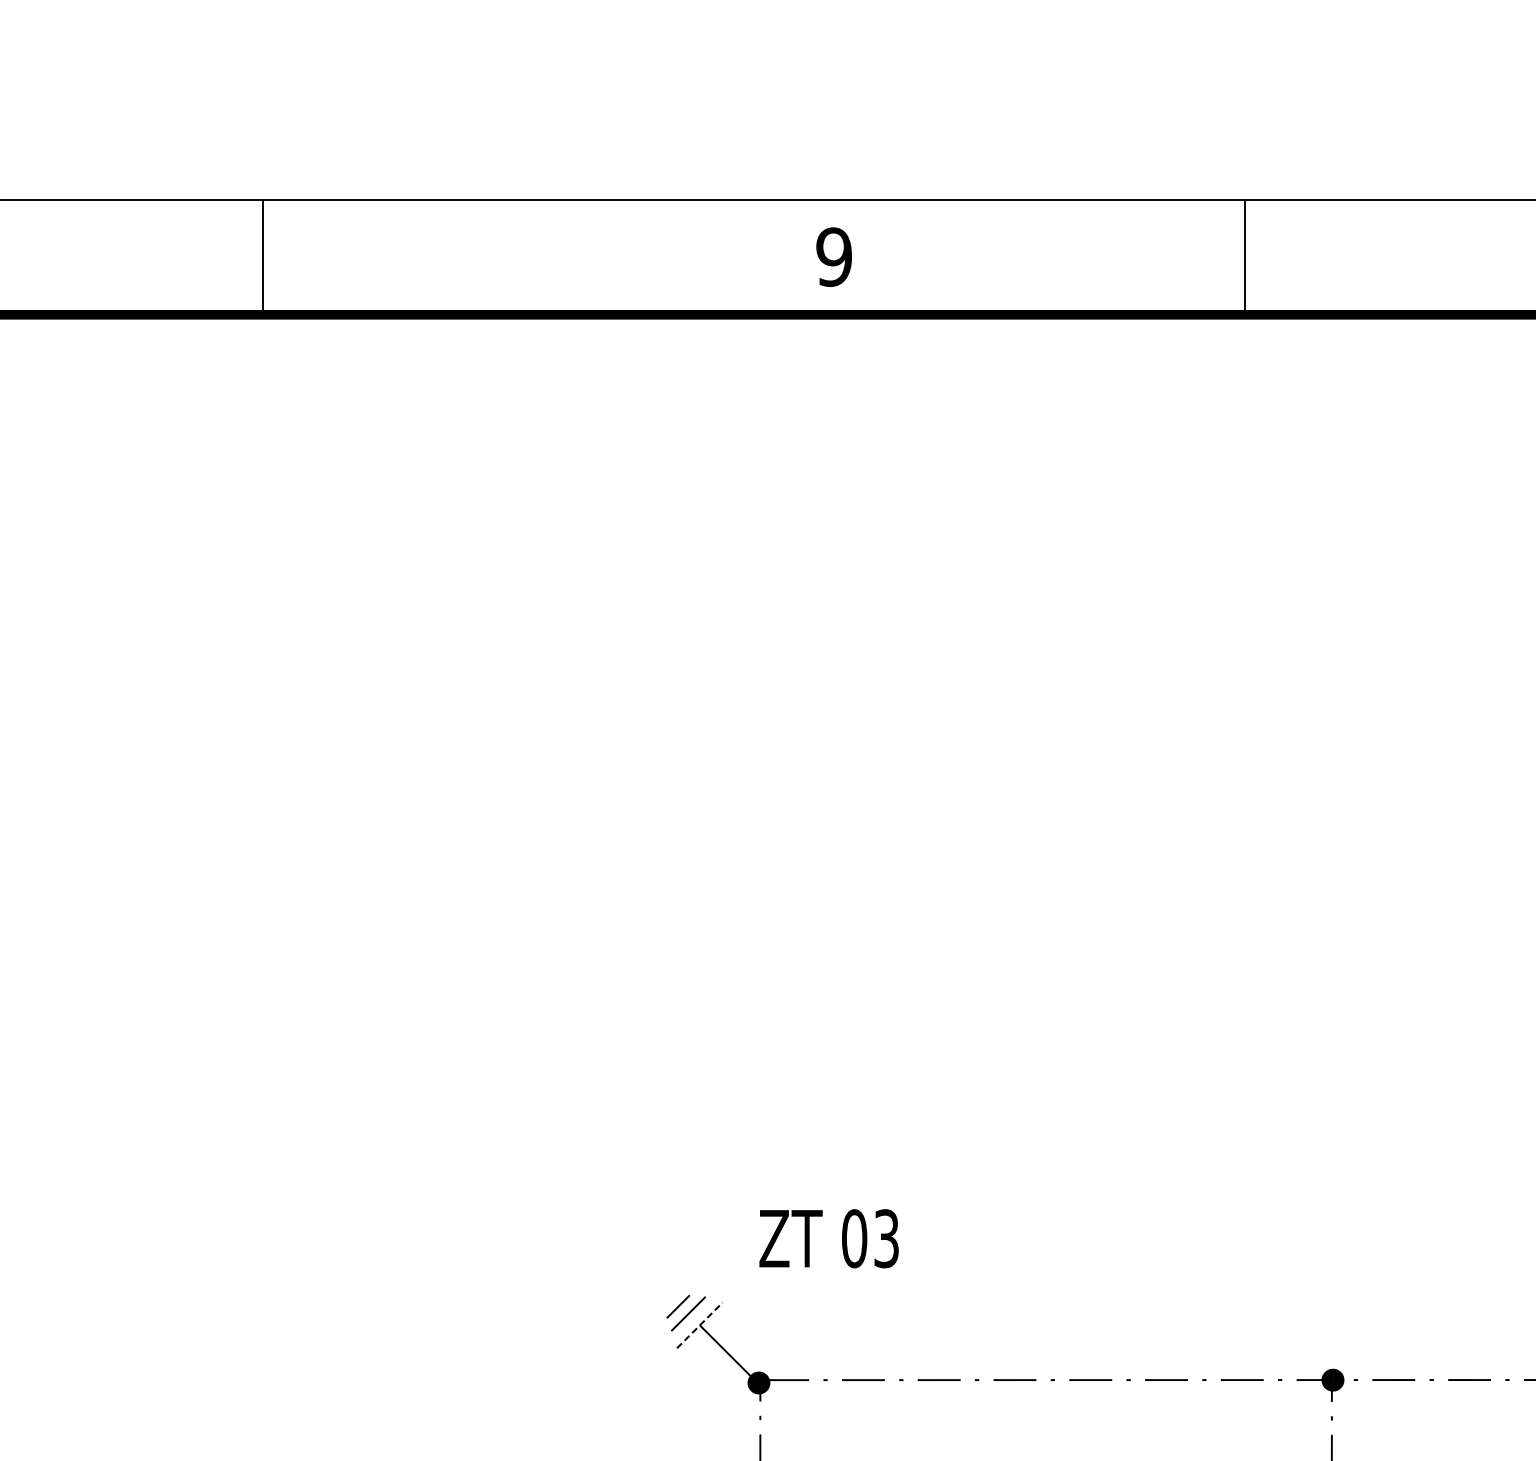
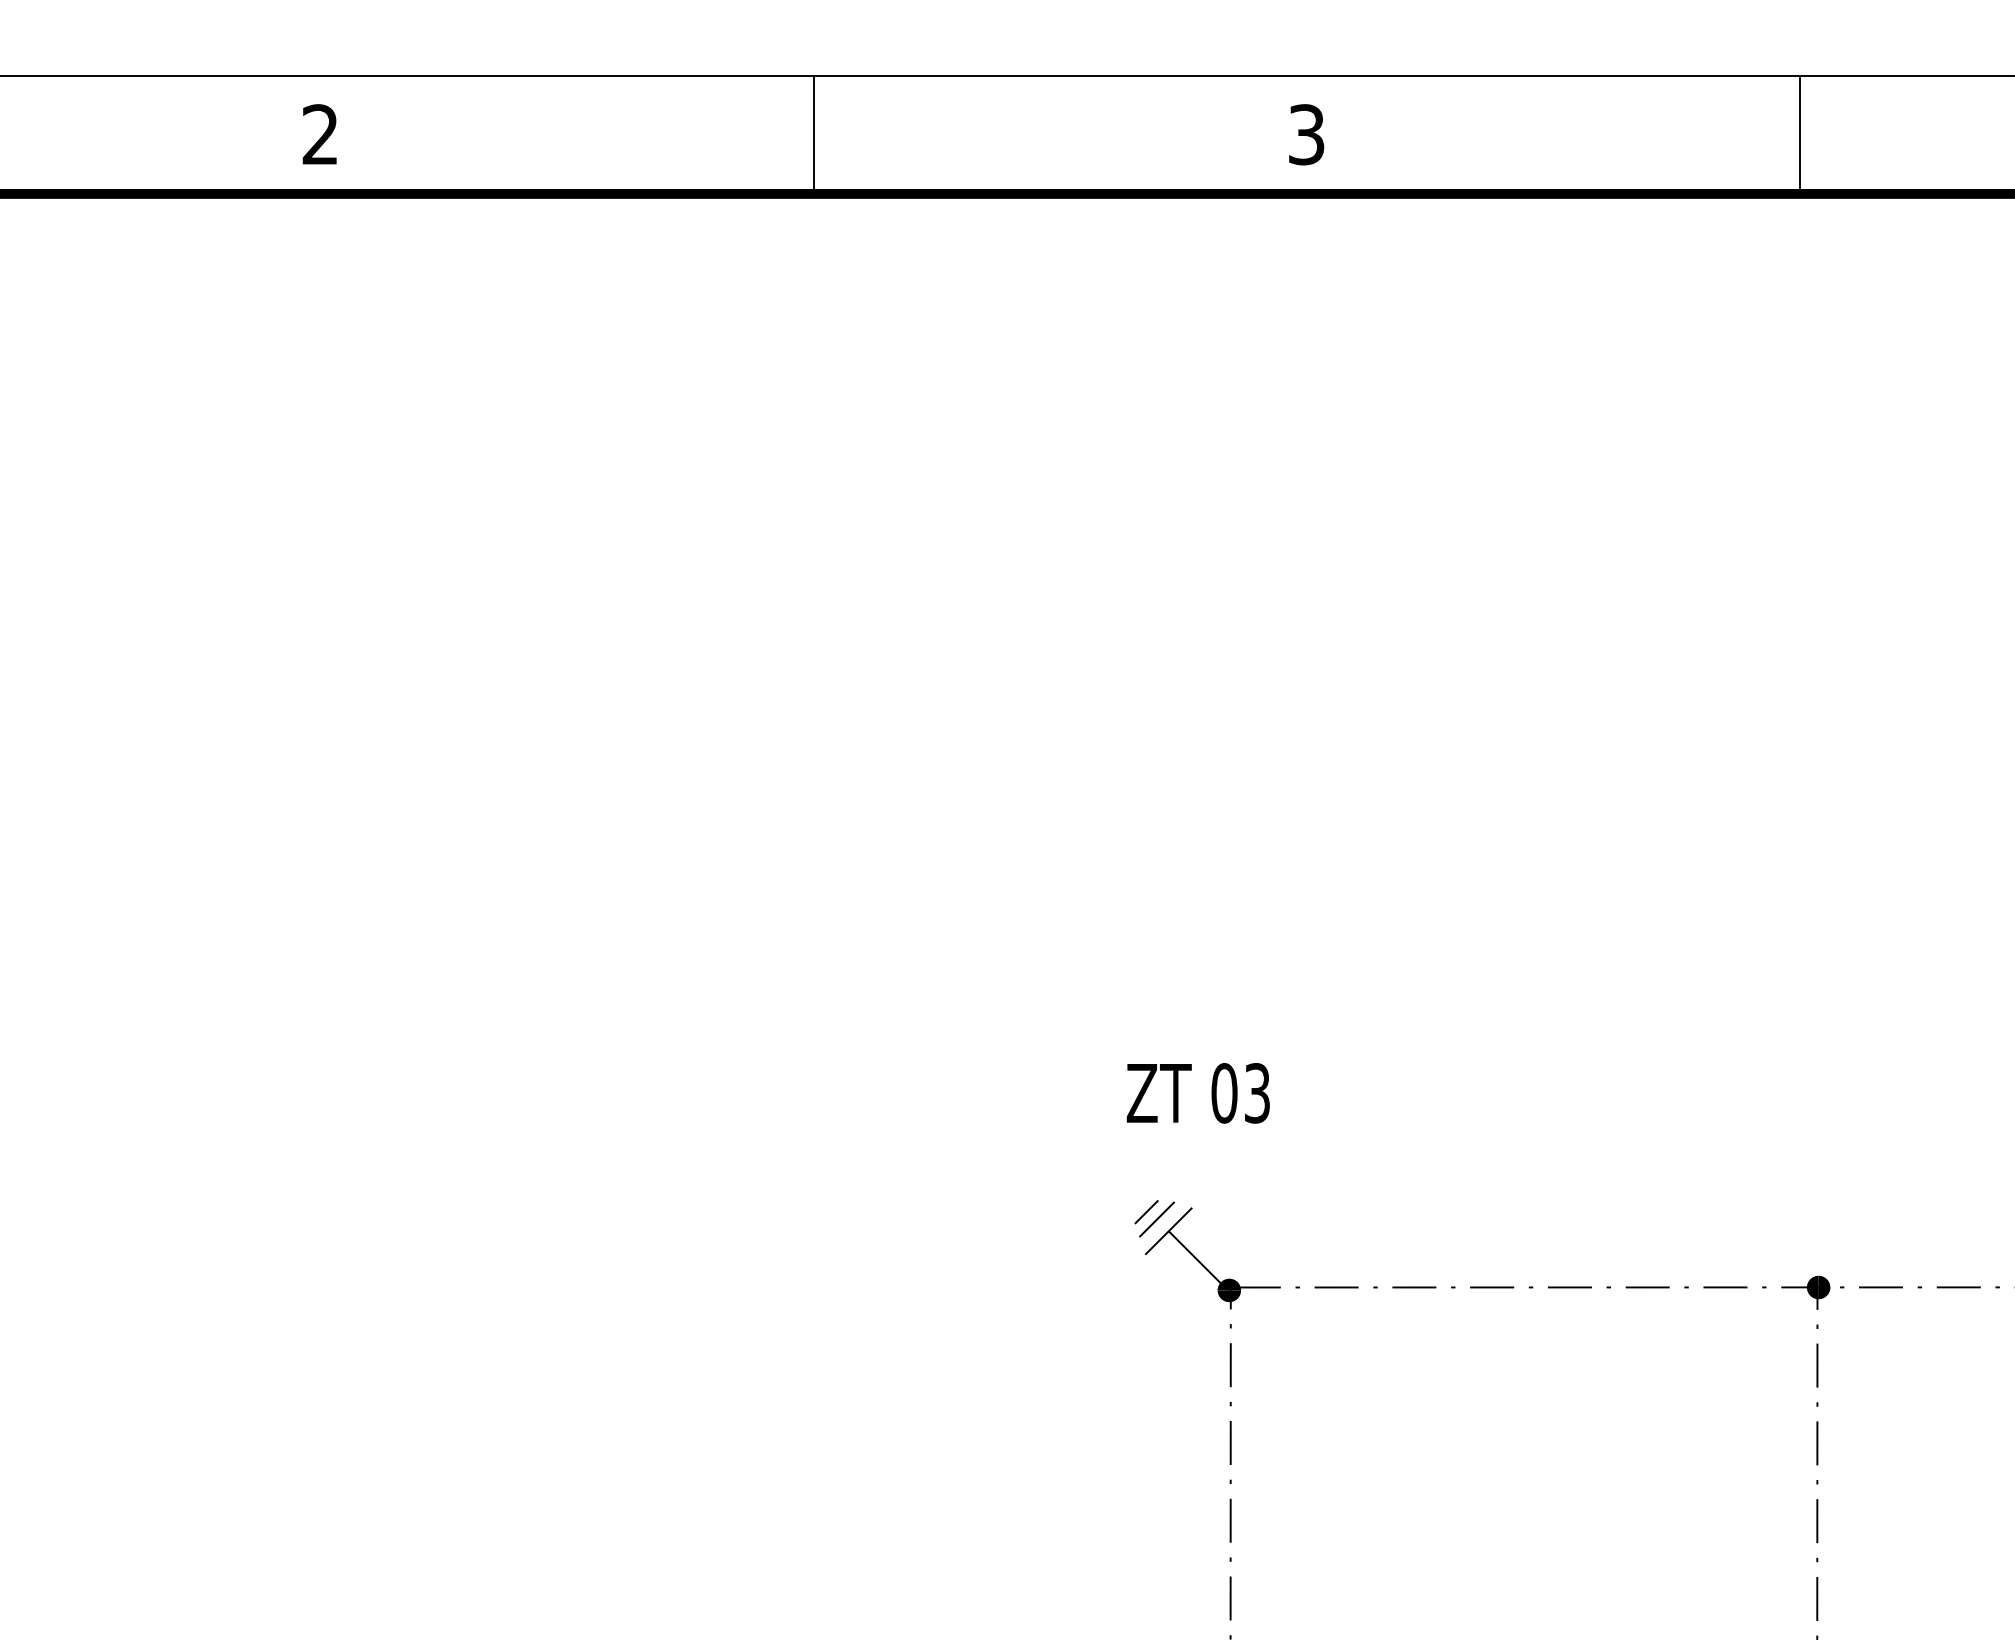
line: (262, 256) -> (813, 134), moved
text: (834, 256) -> (1306, 134), 9 -> 3
line: (1244, 256) -> (1799, 134), moved
text: (828, 1238) -> (1197, 1093), moved
line: (700, 1324) -> (1169, 1230), dashed -> solid

